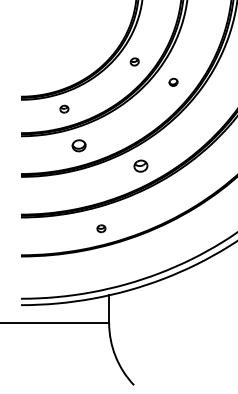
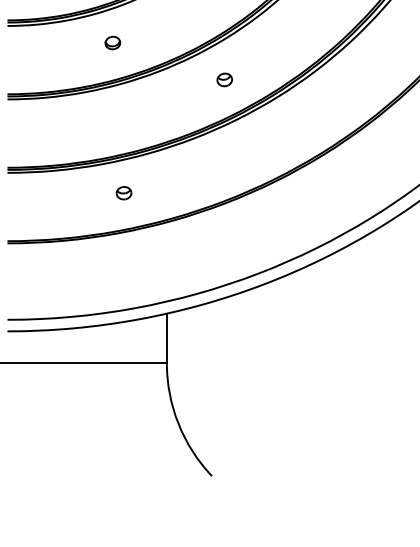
part: (79, 145) -> (113, 42), size x0.62
part: (141, 165) -> (225, 78), size x0.62
part: (101, 228) -> (124, 192), moved

